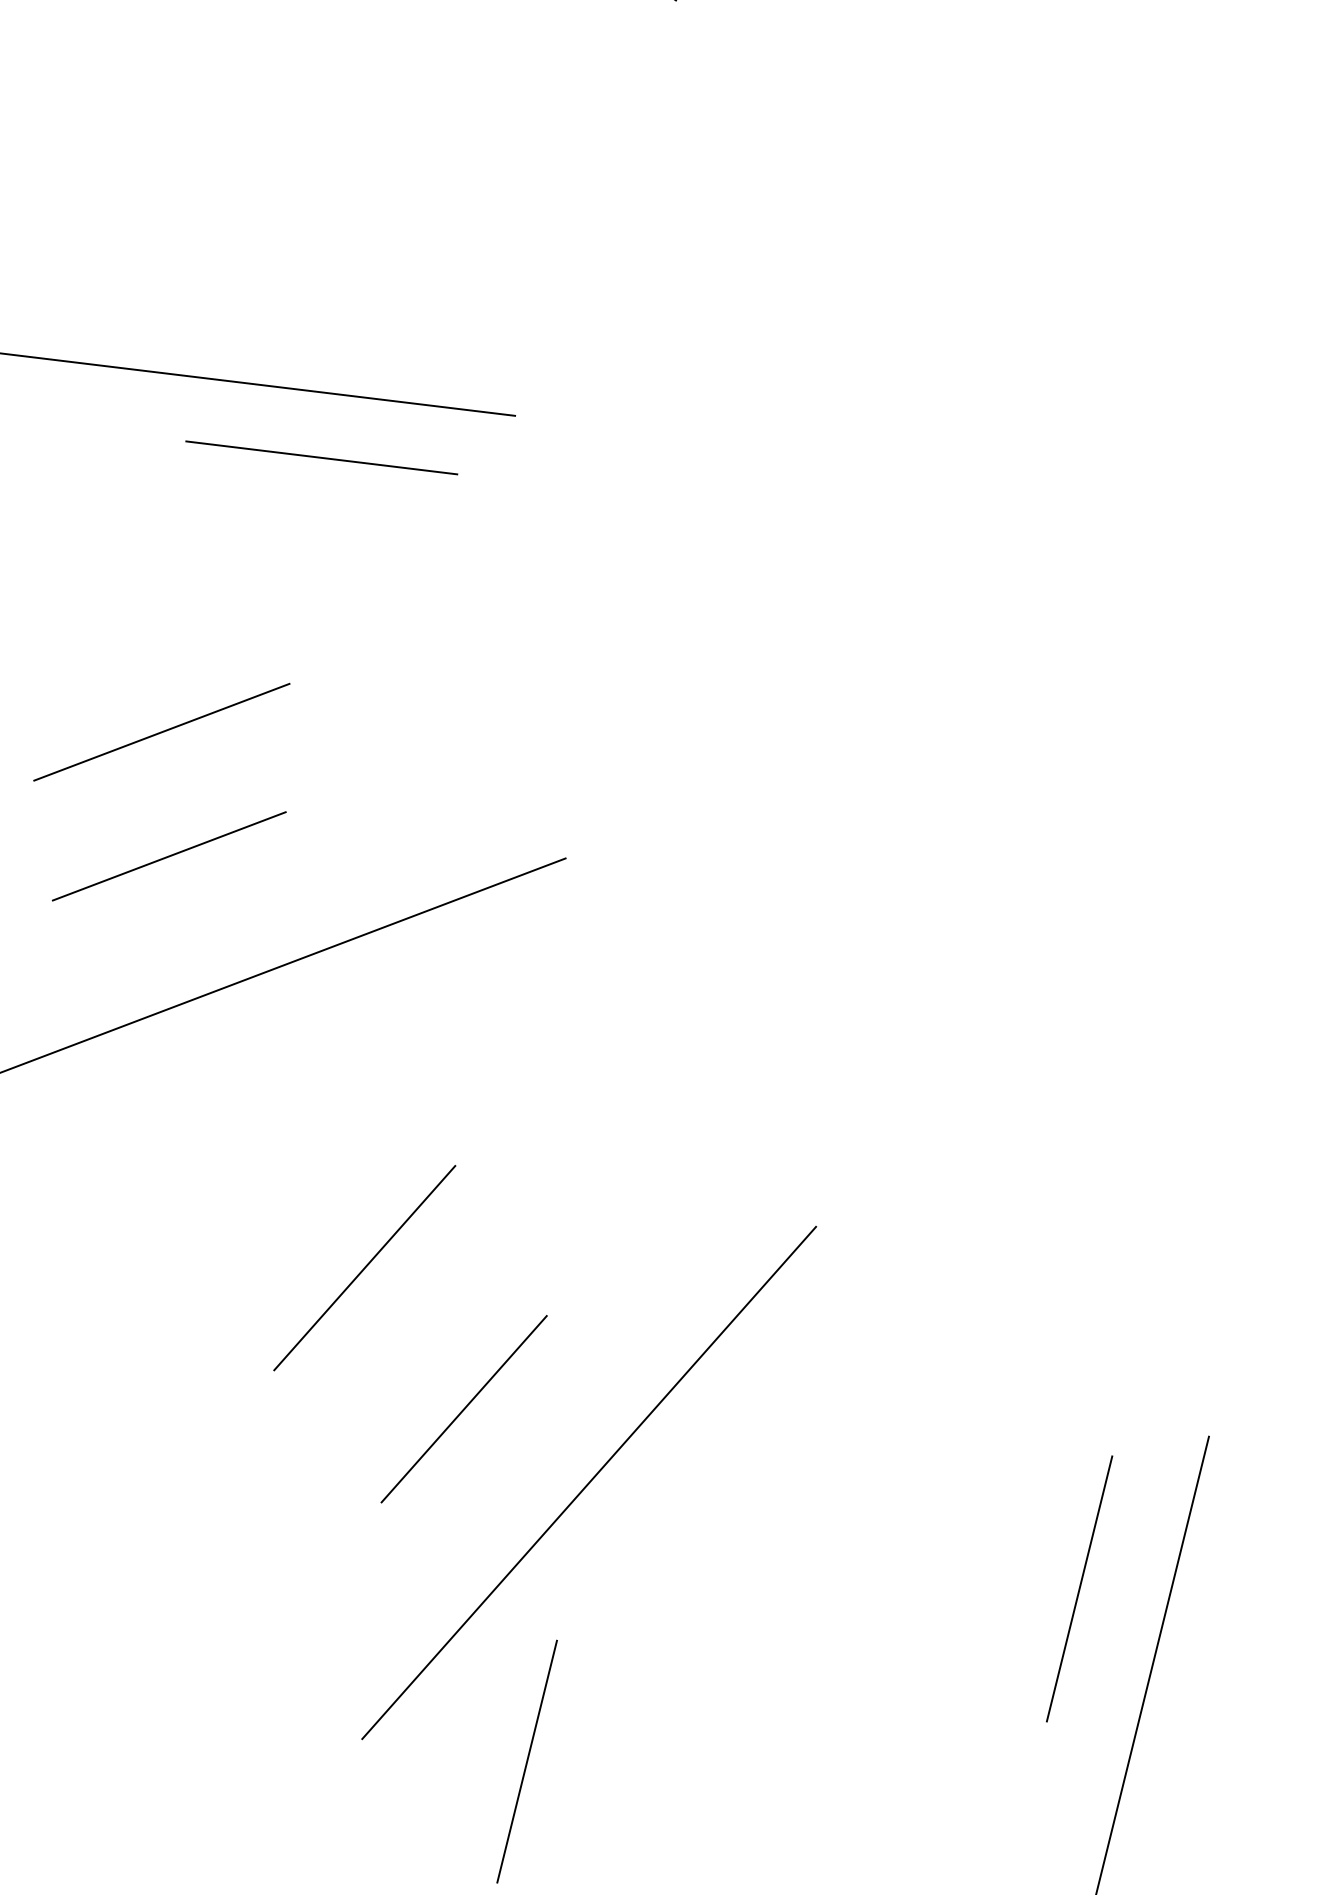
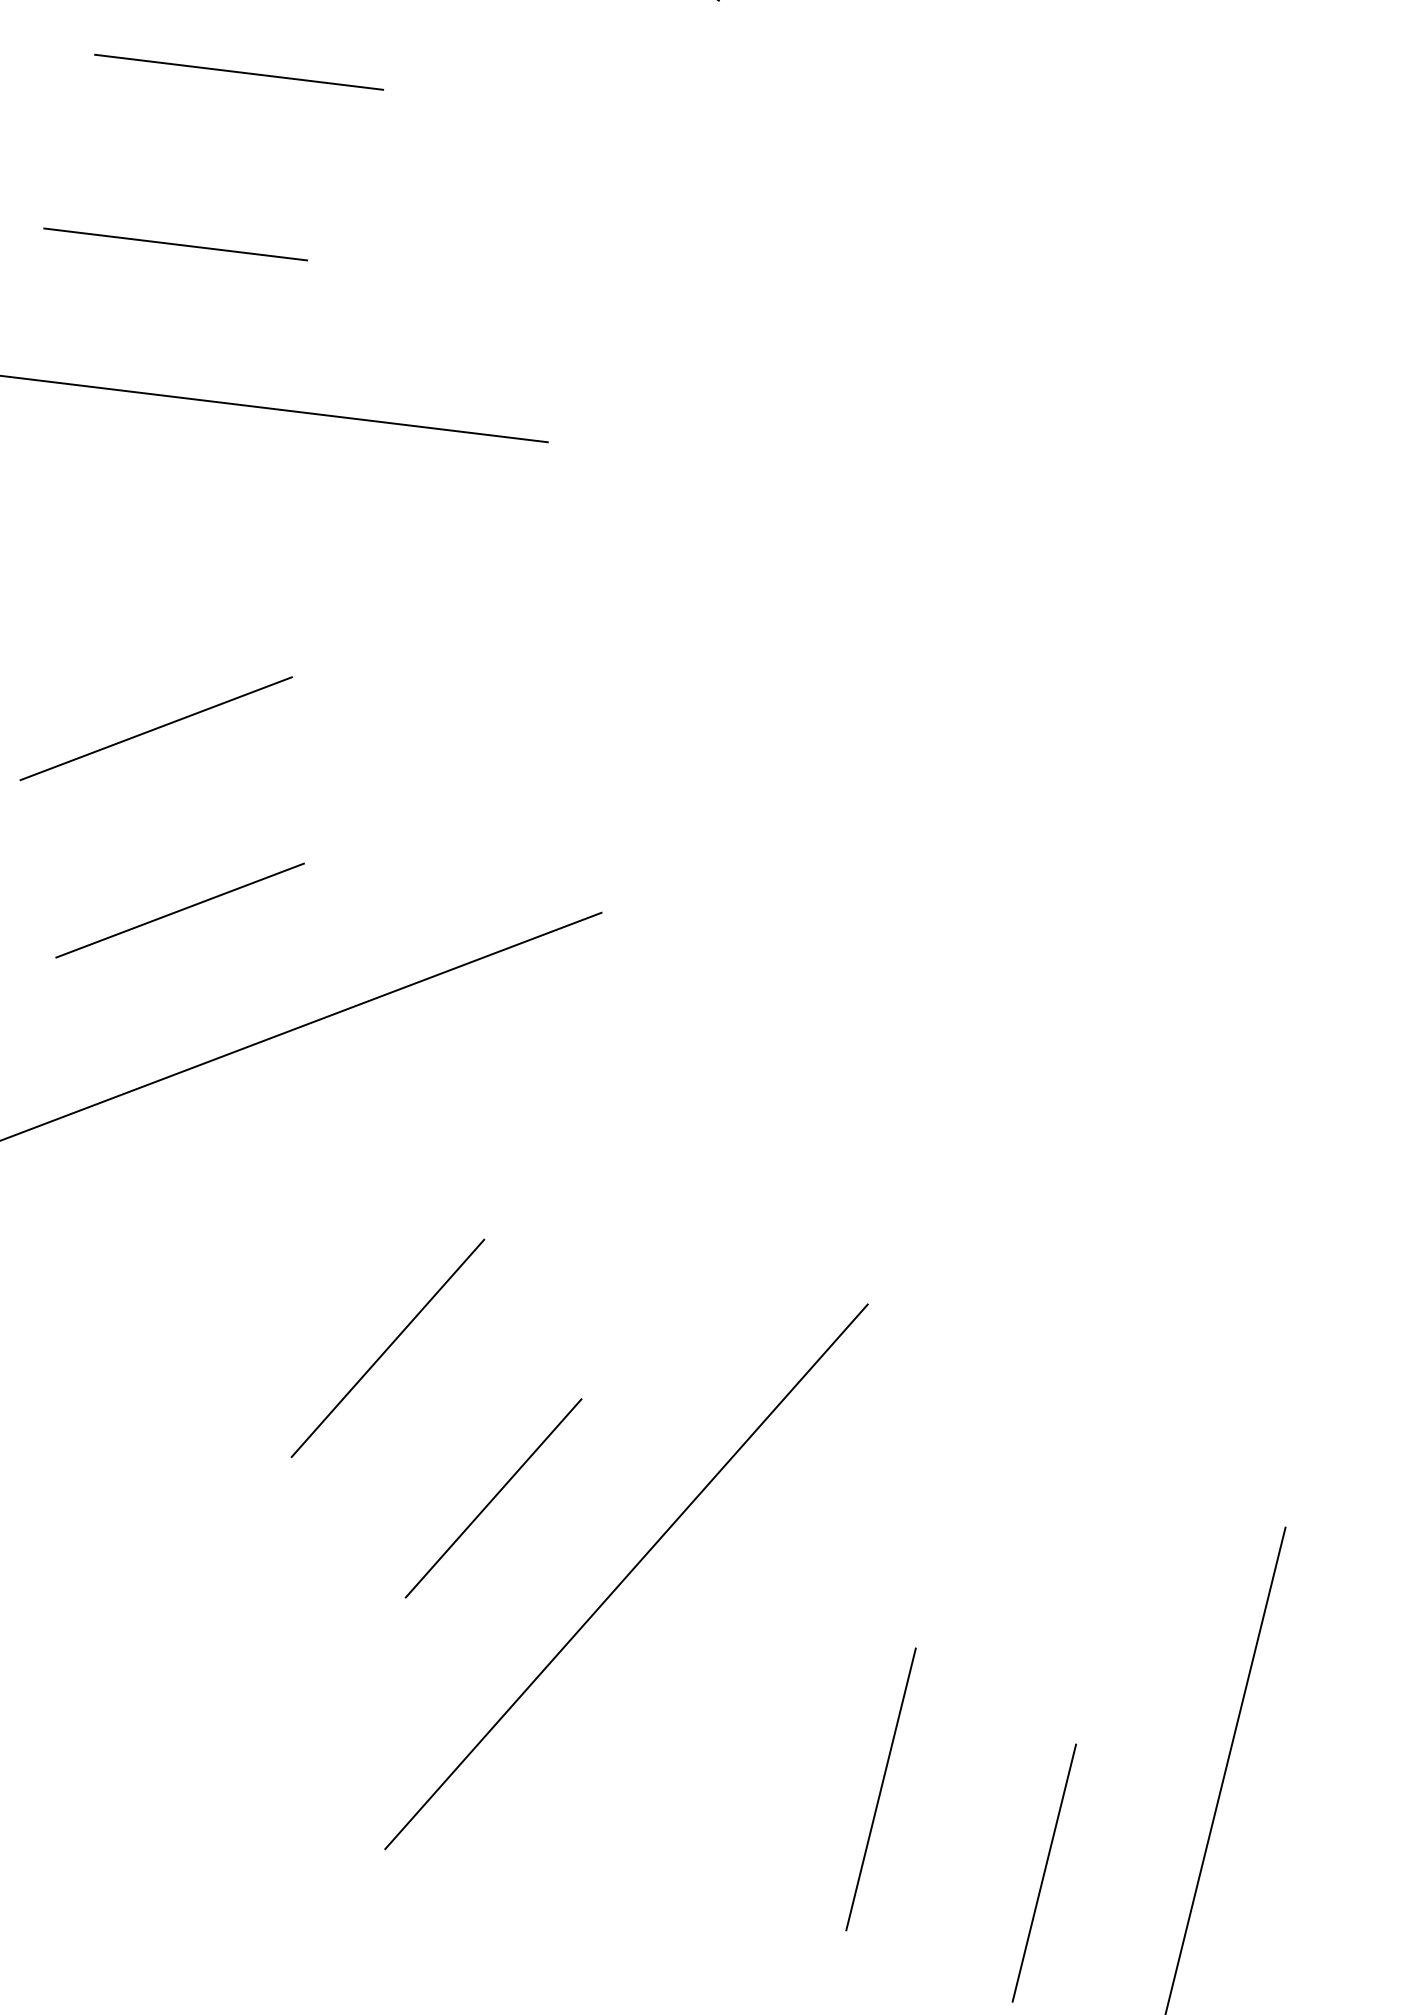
line: (164, 229) -> (175, 244), added
line: (321, 457) -> (238, 71), moved
line: (161, 731) -> (155, 727), moved
line: (1079, 1588) -> (880, 1788), moved
line: (526, 1761) -> (1043, 1872), moved

